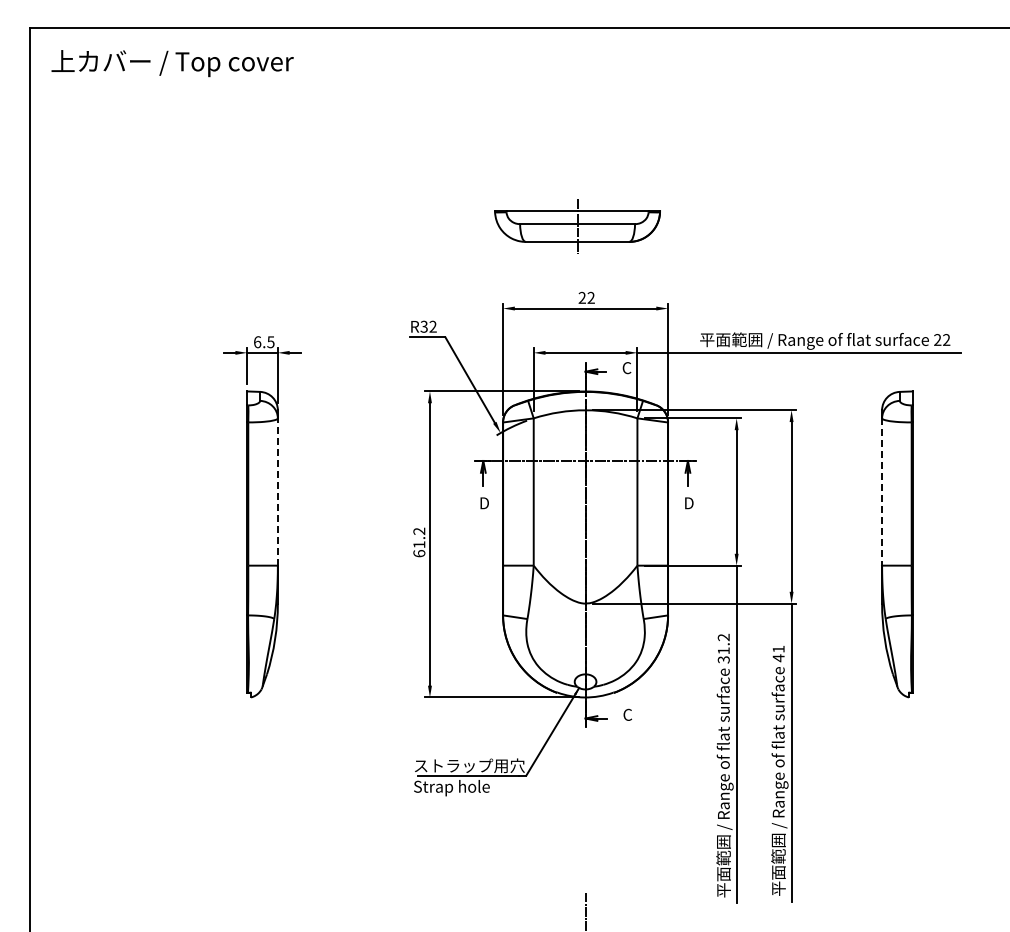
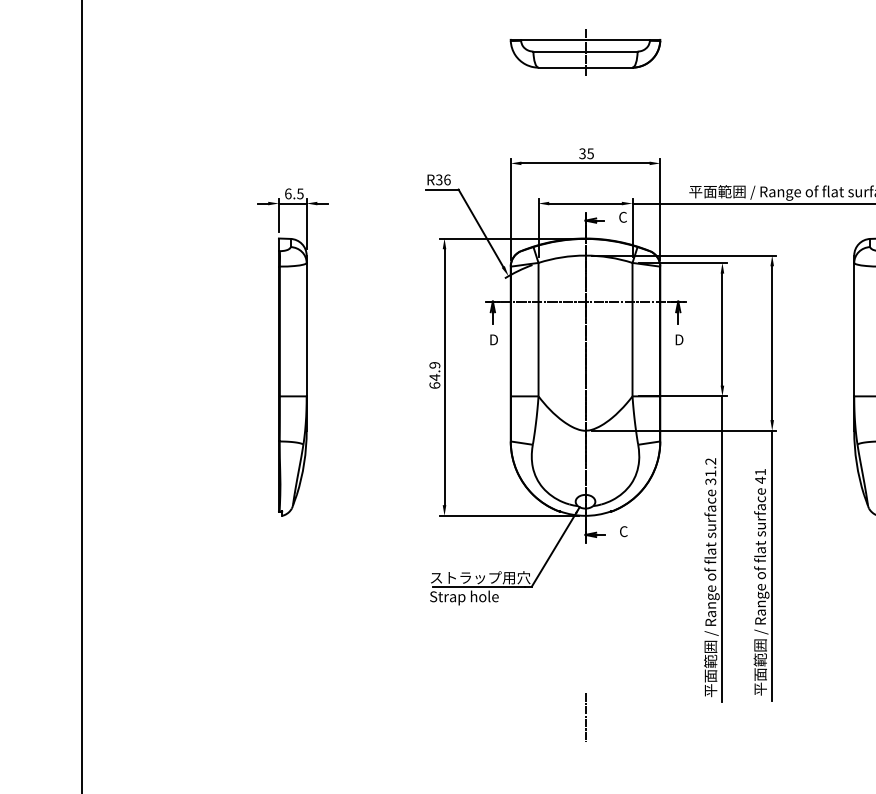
part: (577, 226) -> (585, 53), moved
text: (586, 297) -> (586, 153), 22 -> 35
text: (432, 326) -> (446, 179), R32 -> R36
line: (277, 492) -> (306, 330), dashed -> solid
line: (882, 492) -> (854, 330), dashed -> solid
text: (419, 537) -> (435, 370), 61.2 -> 64.9

